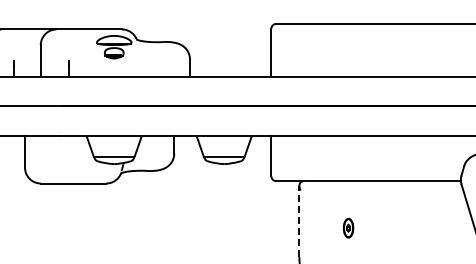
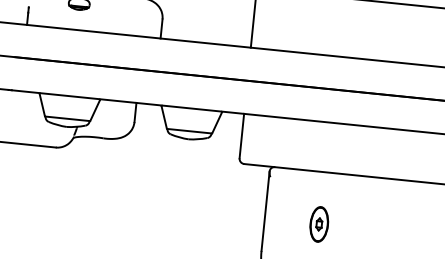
line: (299, 221) -> (265, 211), dashed -> solid
part: (348, 227) -> (319, 223), size x1.67

